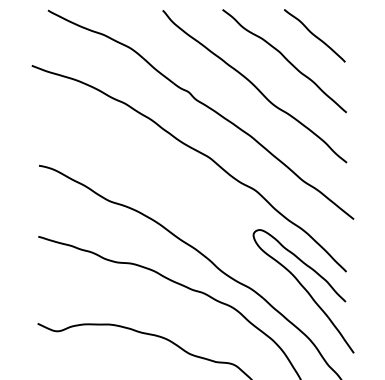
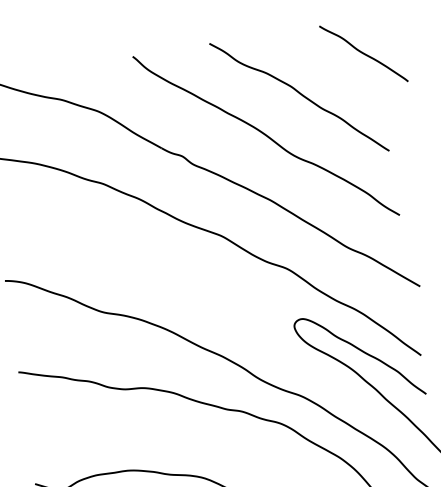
curve: (314, 35) -> (363, 53), moved

